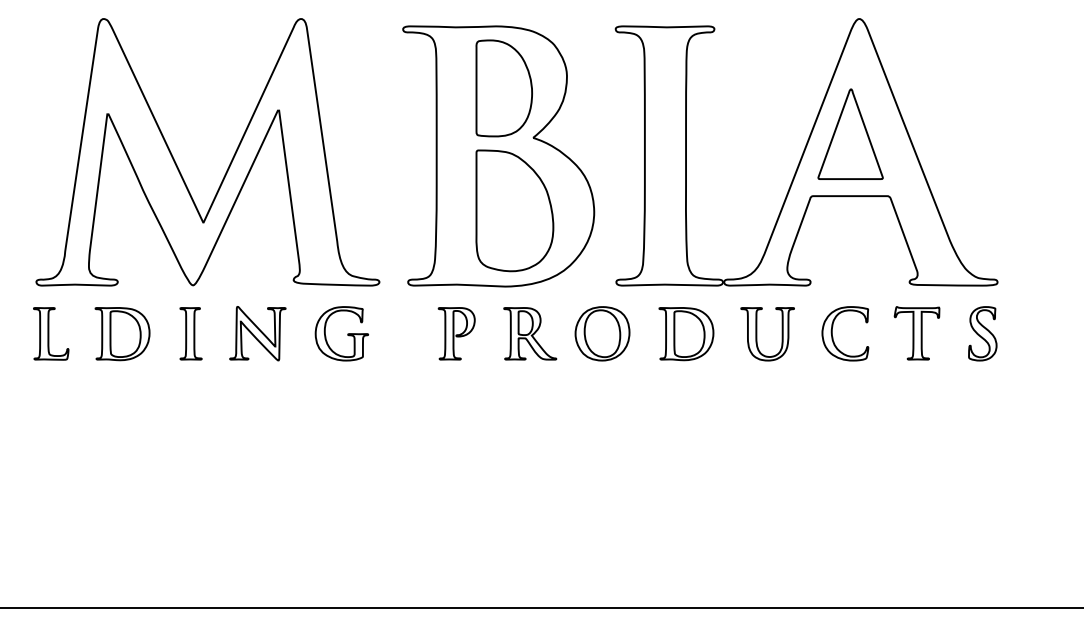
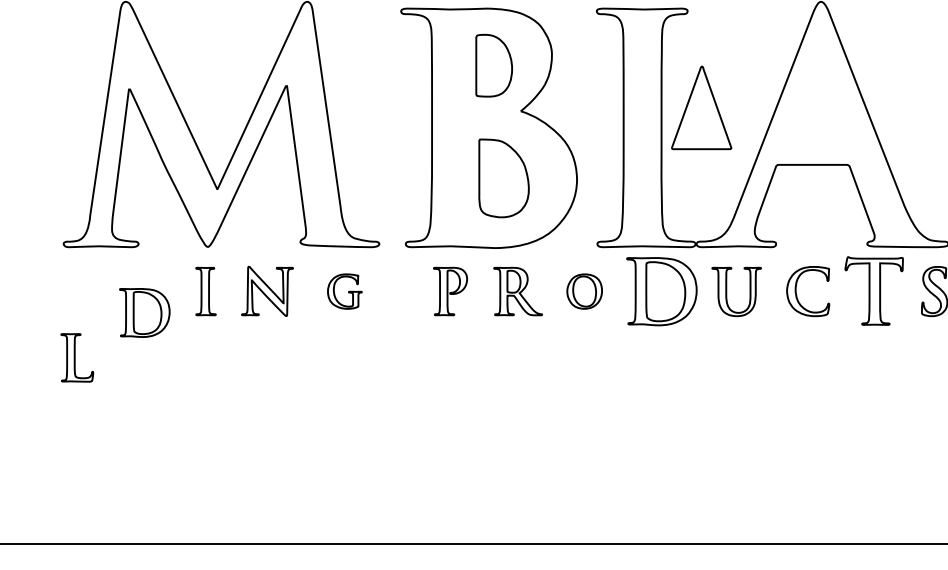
part: (503, 88) -> (493, 65), size x0.7
part: (850, 133) -> (701, 107), moved
part: (514, 210) -> (503, 178), size x0.7
part: (51, 333) -> (77, 357), moved
part: (341, 333) -> (344, 291), size x0.7
part: (602, 333) -> (584, 291), size x0.7
part: (916, 333) -> (873, 291), size x1.4
part: (122, 334) -> (144, 313), moved
part: (686, 334) -> (661, 292), size x1.4

